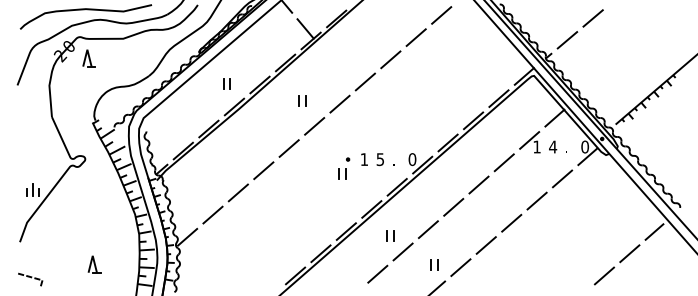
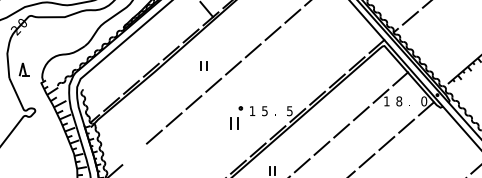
part: (88, 58) -> (23, 69), moved
part: (226, 83) -> (145, 51), removed
text: (553, 146) -> (399, 100), 4 -> 8
text: (412, 159) -> (289, 111), 0 -> 5
part: (344, 168) -> (236, 118), size x1.4
line: (212, 214) -> (134, 153), removed

